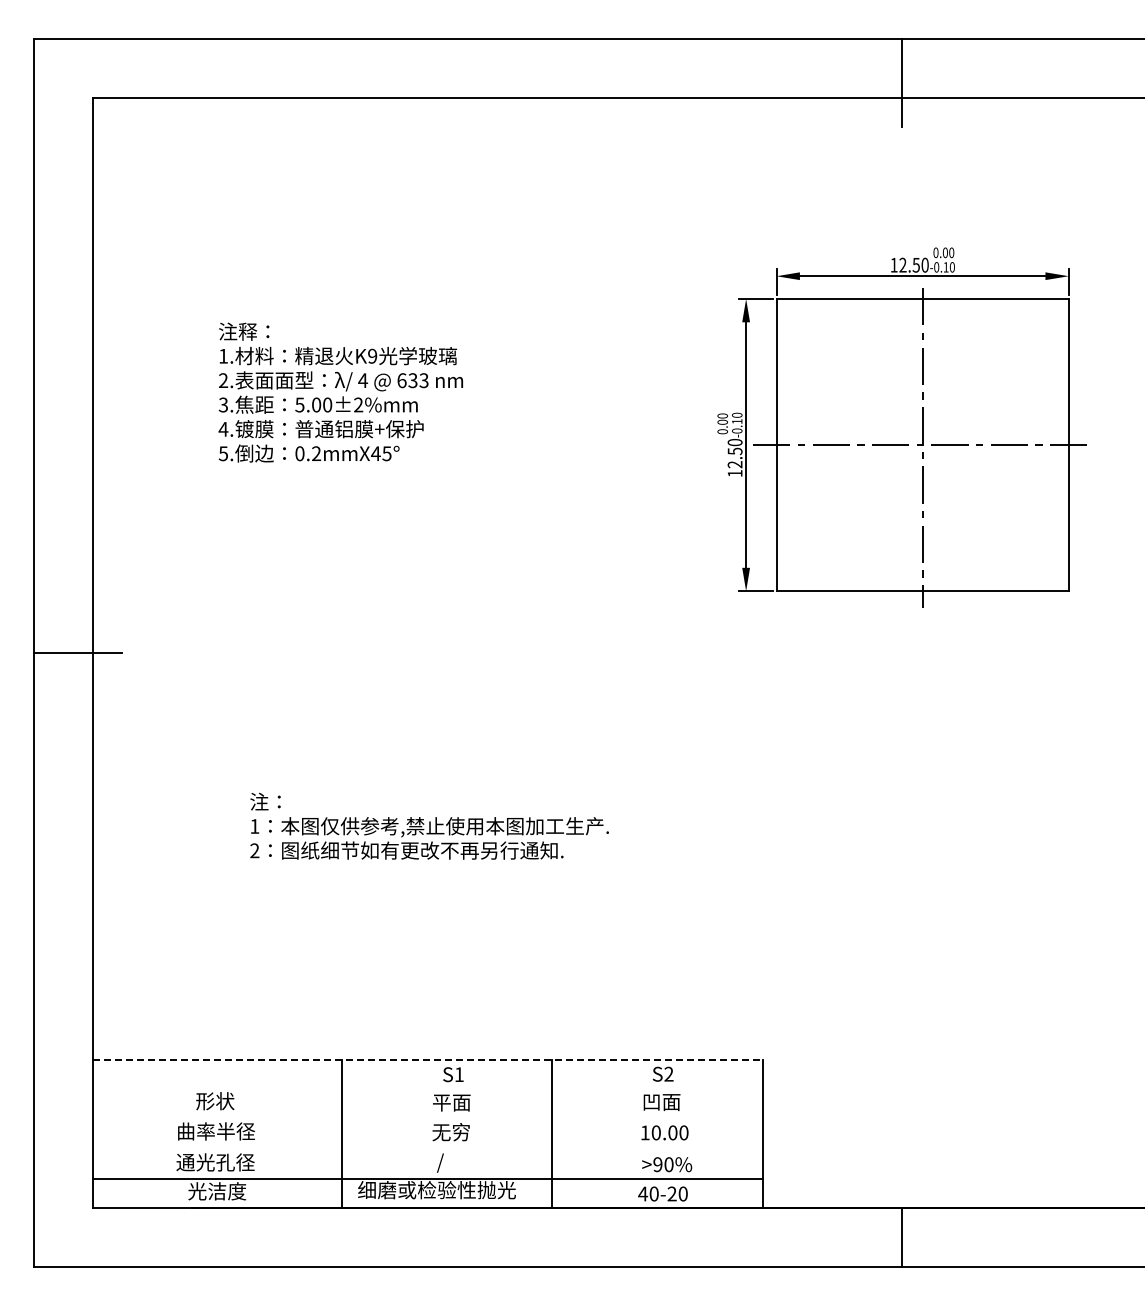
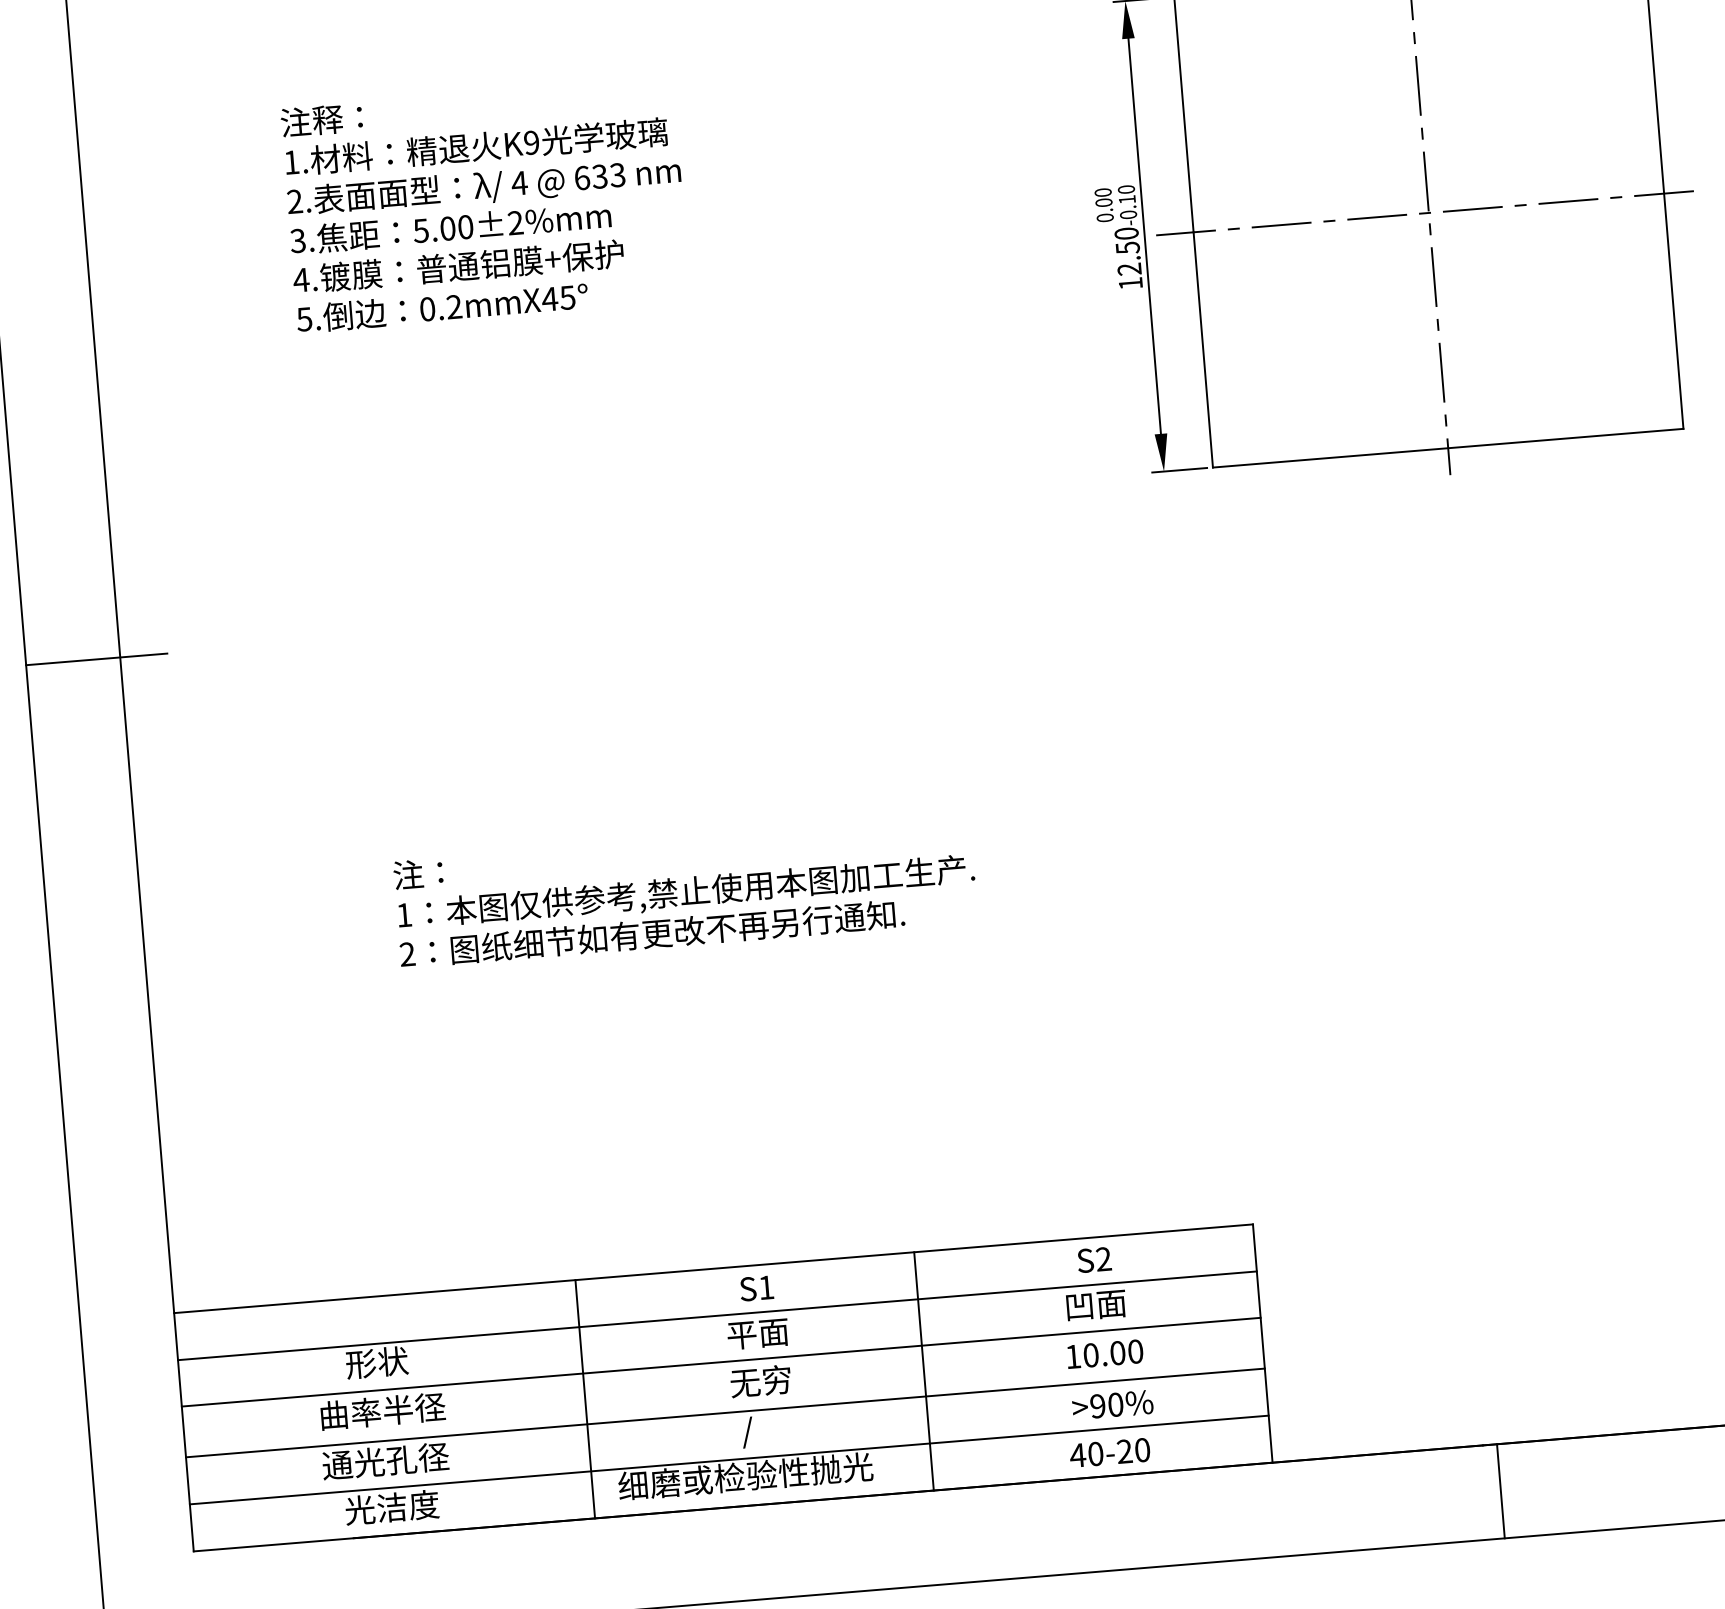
line: (428, 1060) -> (714, 1268), dashed -> solid
line: (427, 1089) -> (717, 1315), added
line: (427, 1118) -> (720, 1362), added
line: (427, 1149) -> (725, 1412), added

